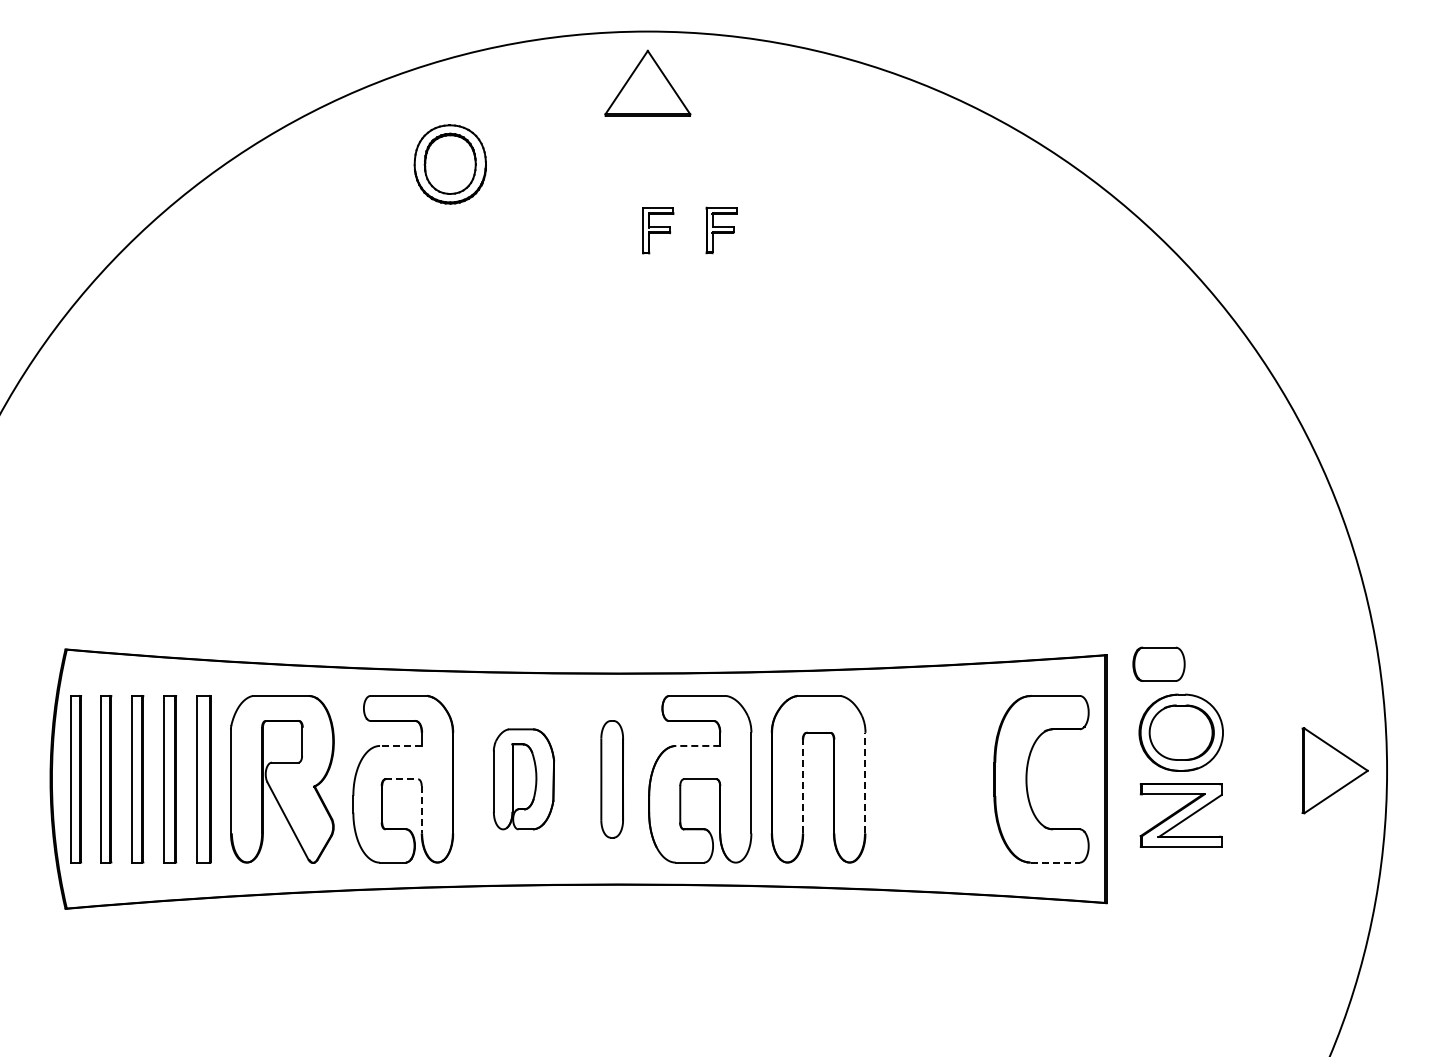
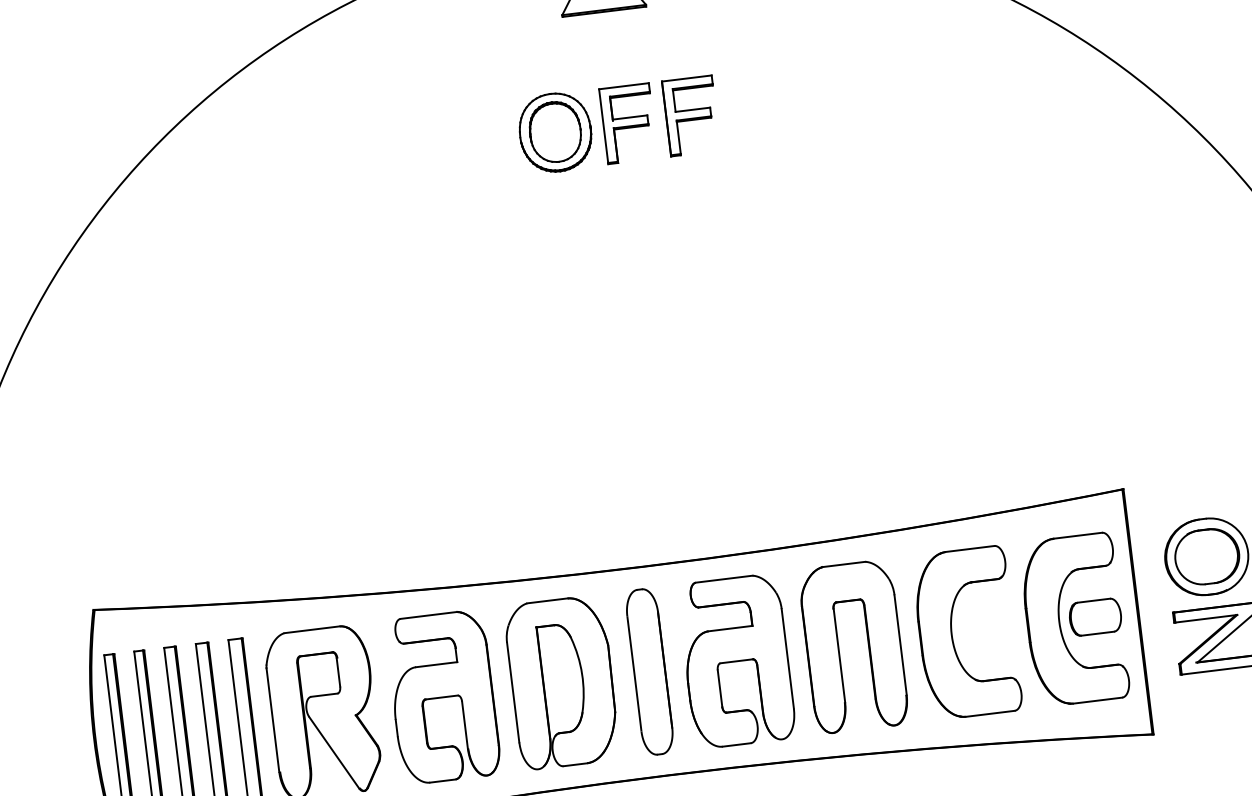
part: (449, 164) -> (554, 132), moved
part: (658, 230) -> (628, 123), size x1.67
part: (721, 230) -> (691, 116), size x1.67
part: (1158, 663) -> (1094, 616), moved
line: (400, 745) -> (436, 664), dashed -> solid
line: (697, 745) -> (729, 628), dashed -> solid
line: (402, 779) -> (442, 697), dashed -> solid
part: (523, 779) -> (561, 682), size x1.67
part: (611, 779) -> (649, 672), size x1.43
part: (918, 779) -> (952, 634), added
line: (865, 782) -> (900, 644), dashed -> solid
line: (803, 785) -> (839, 654), dashed -> solid
line: (421, 809) -> (464, 725), dashed -> solid
line: (1055, 862) -> (1098, 700), dashed -> solid

